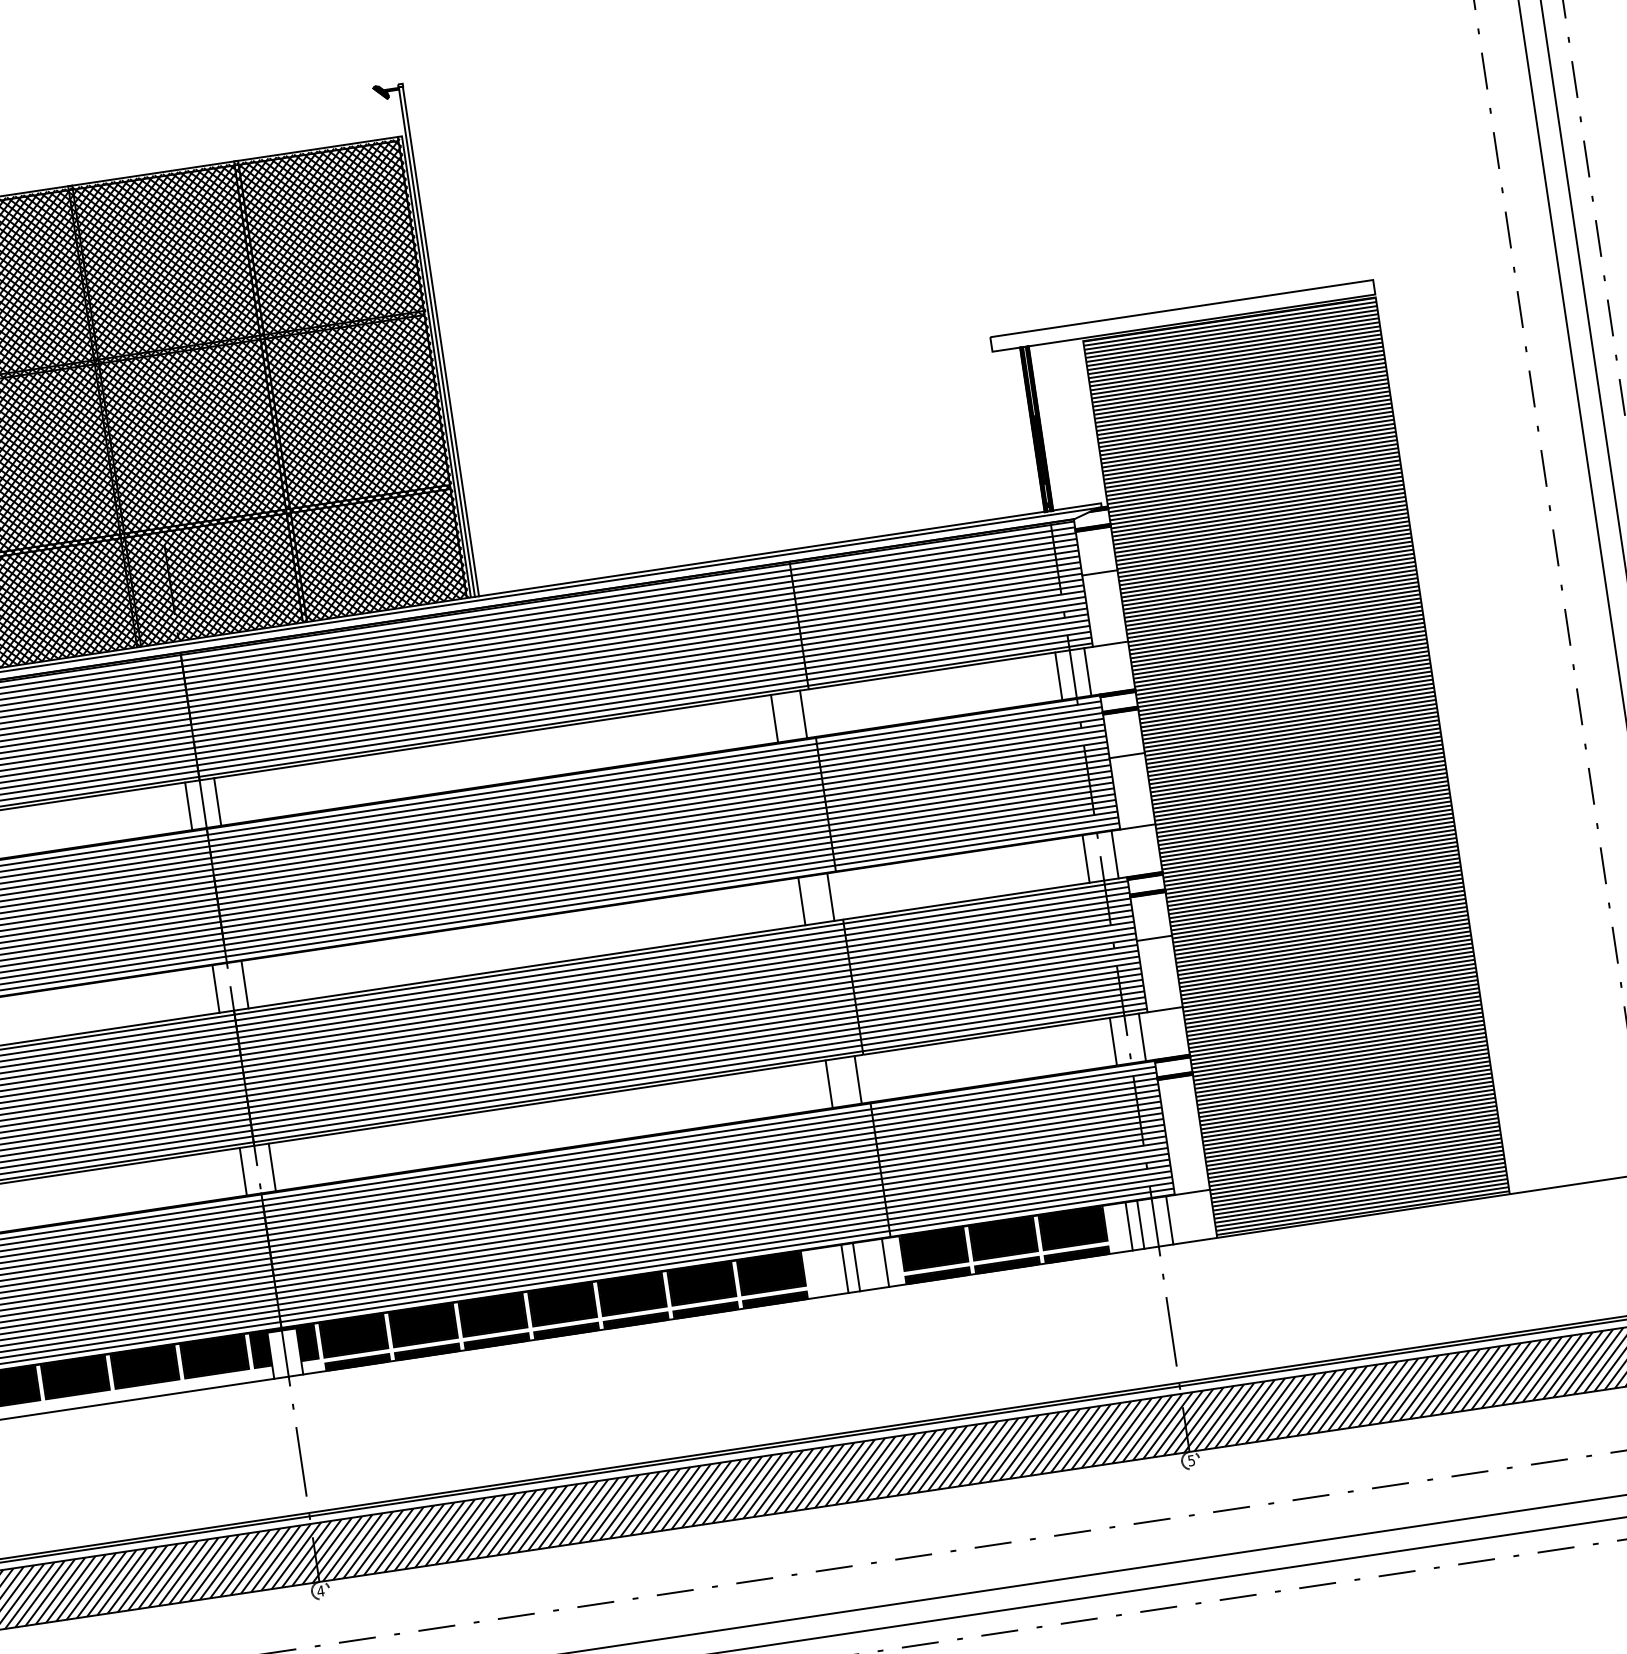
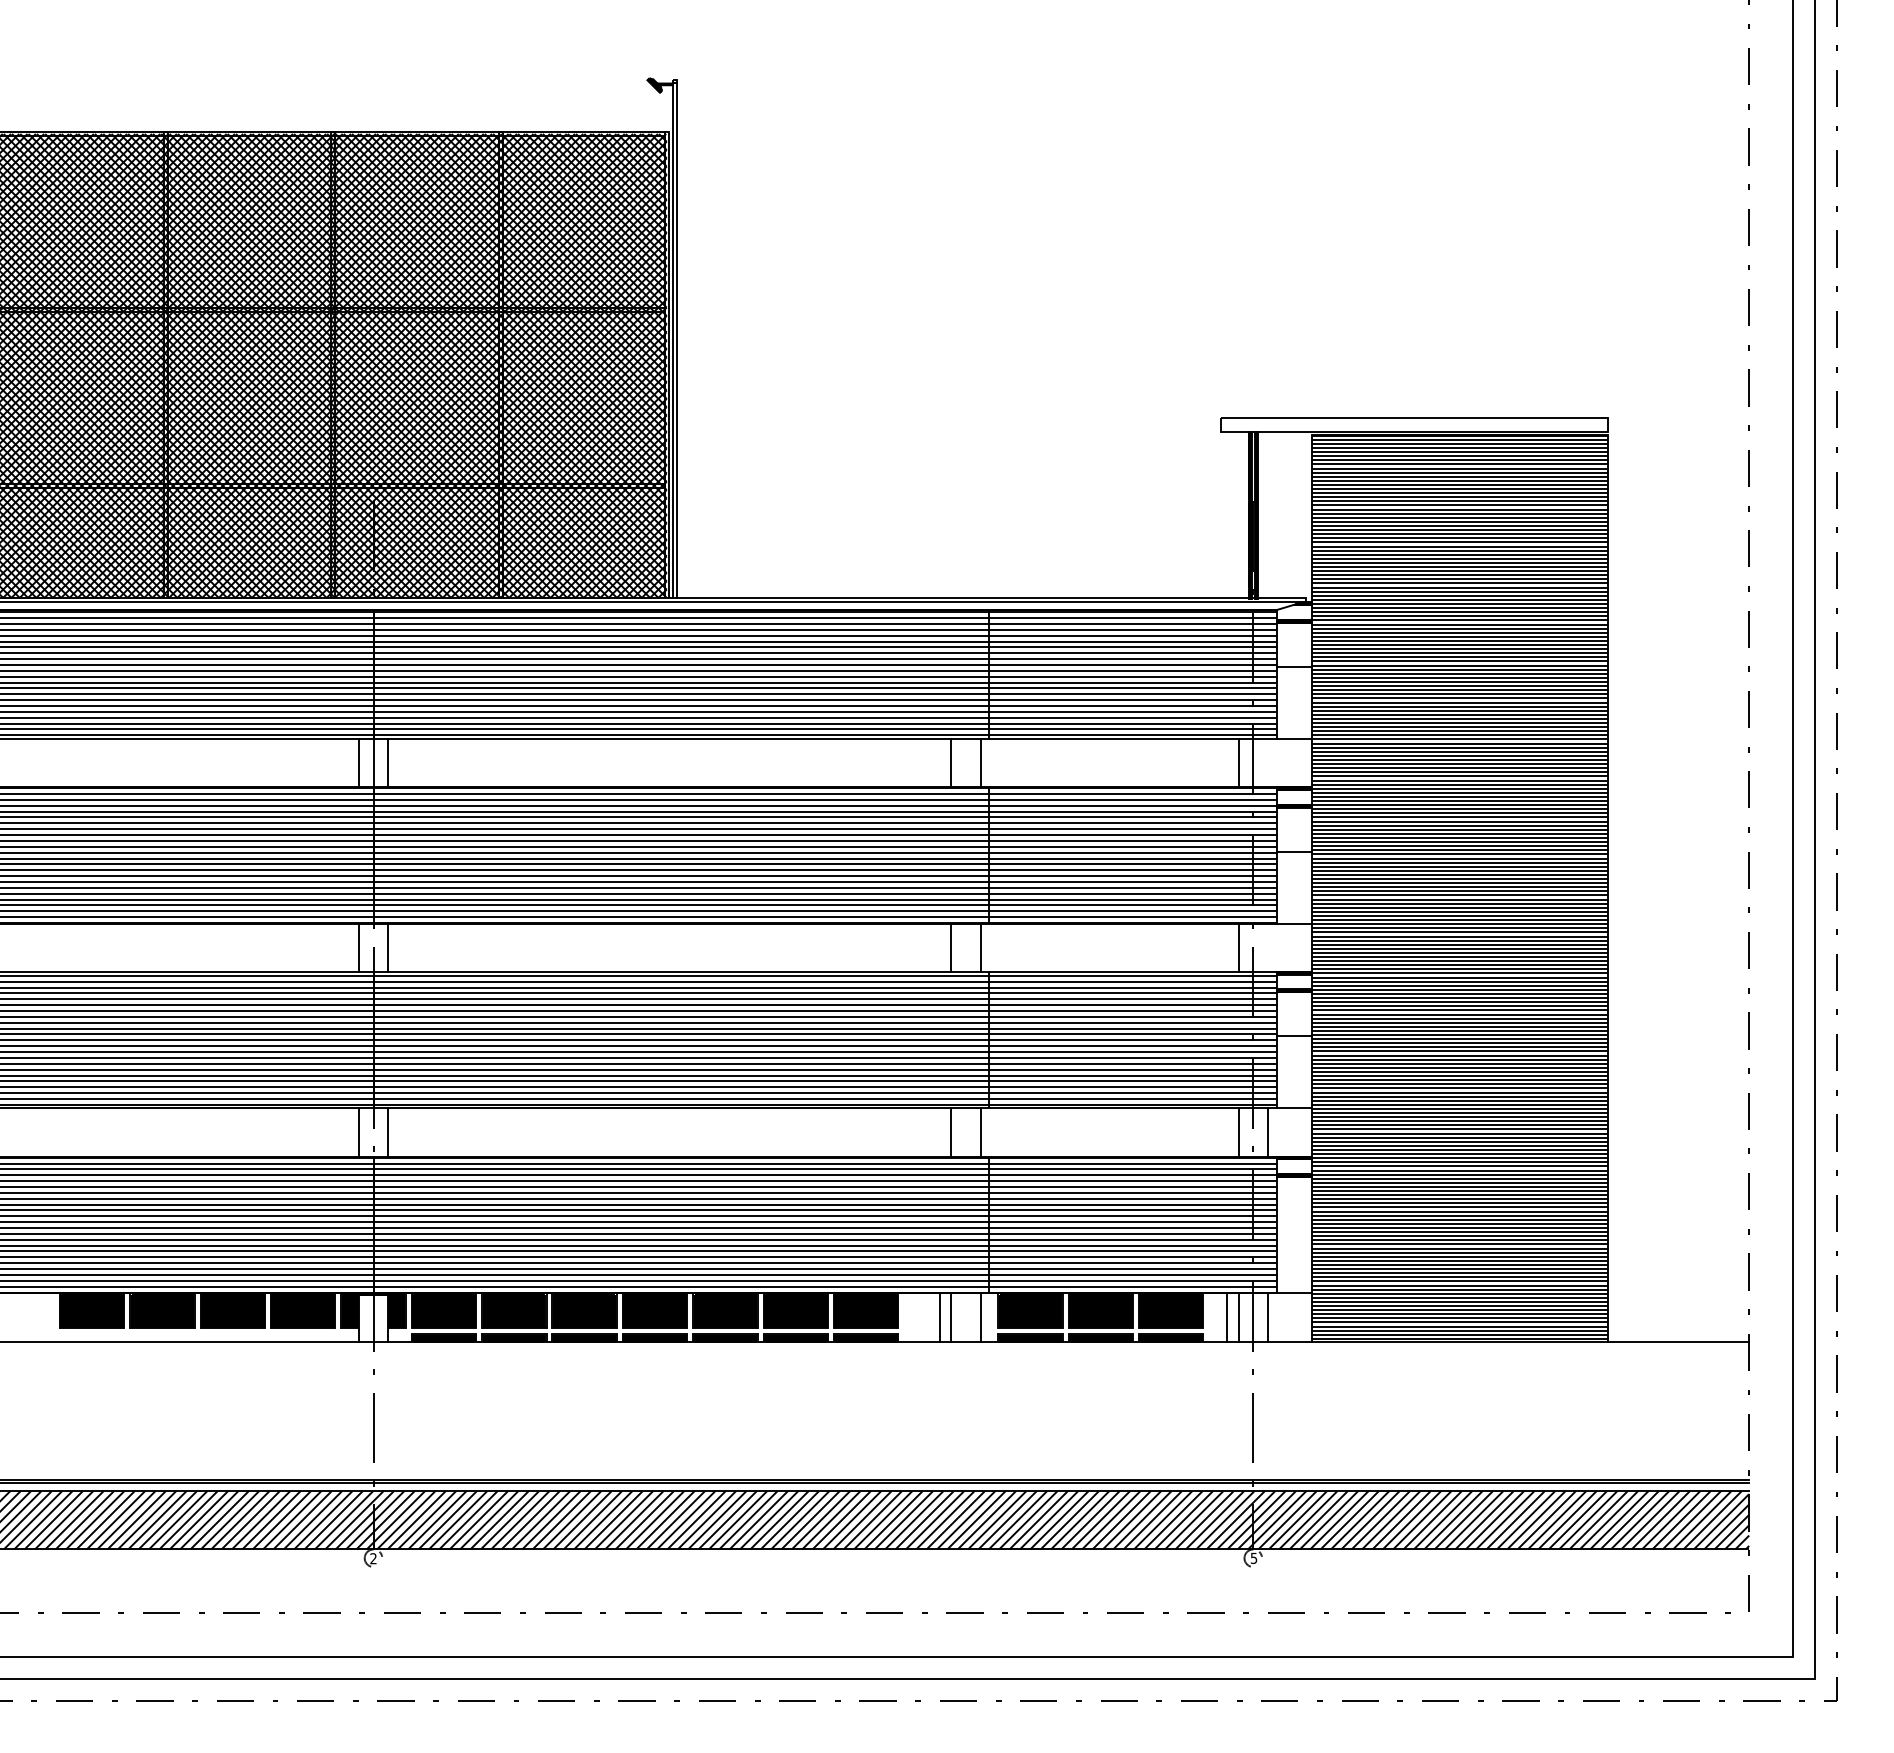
line: (1087, 671) -> (1267, 762), removed
line: (1114, 854) -> (1267, 947), removed
text: (320, 1590) -> (373, 1558), 4 -> 2

